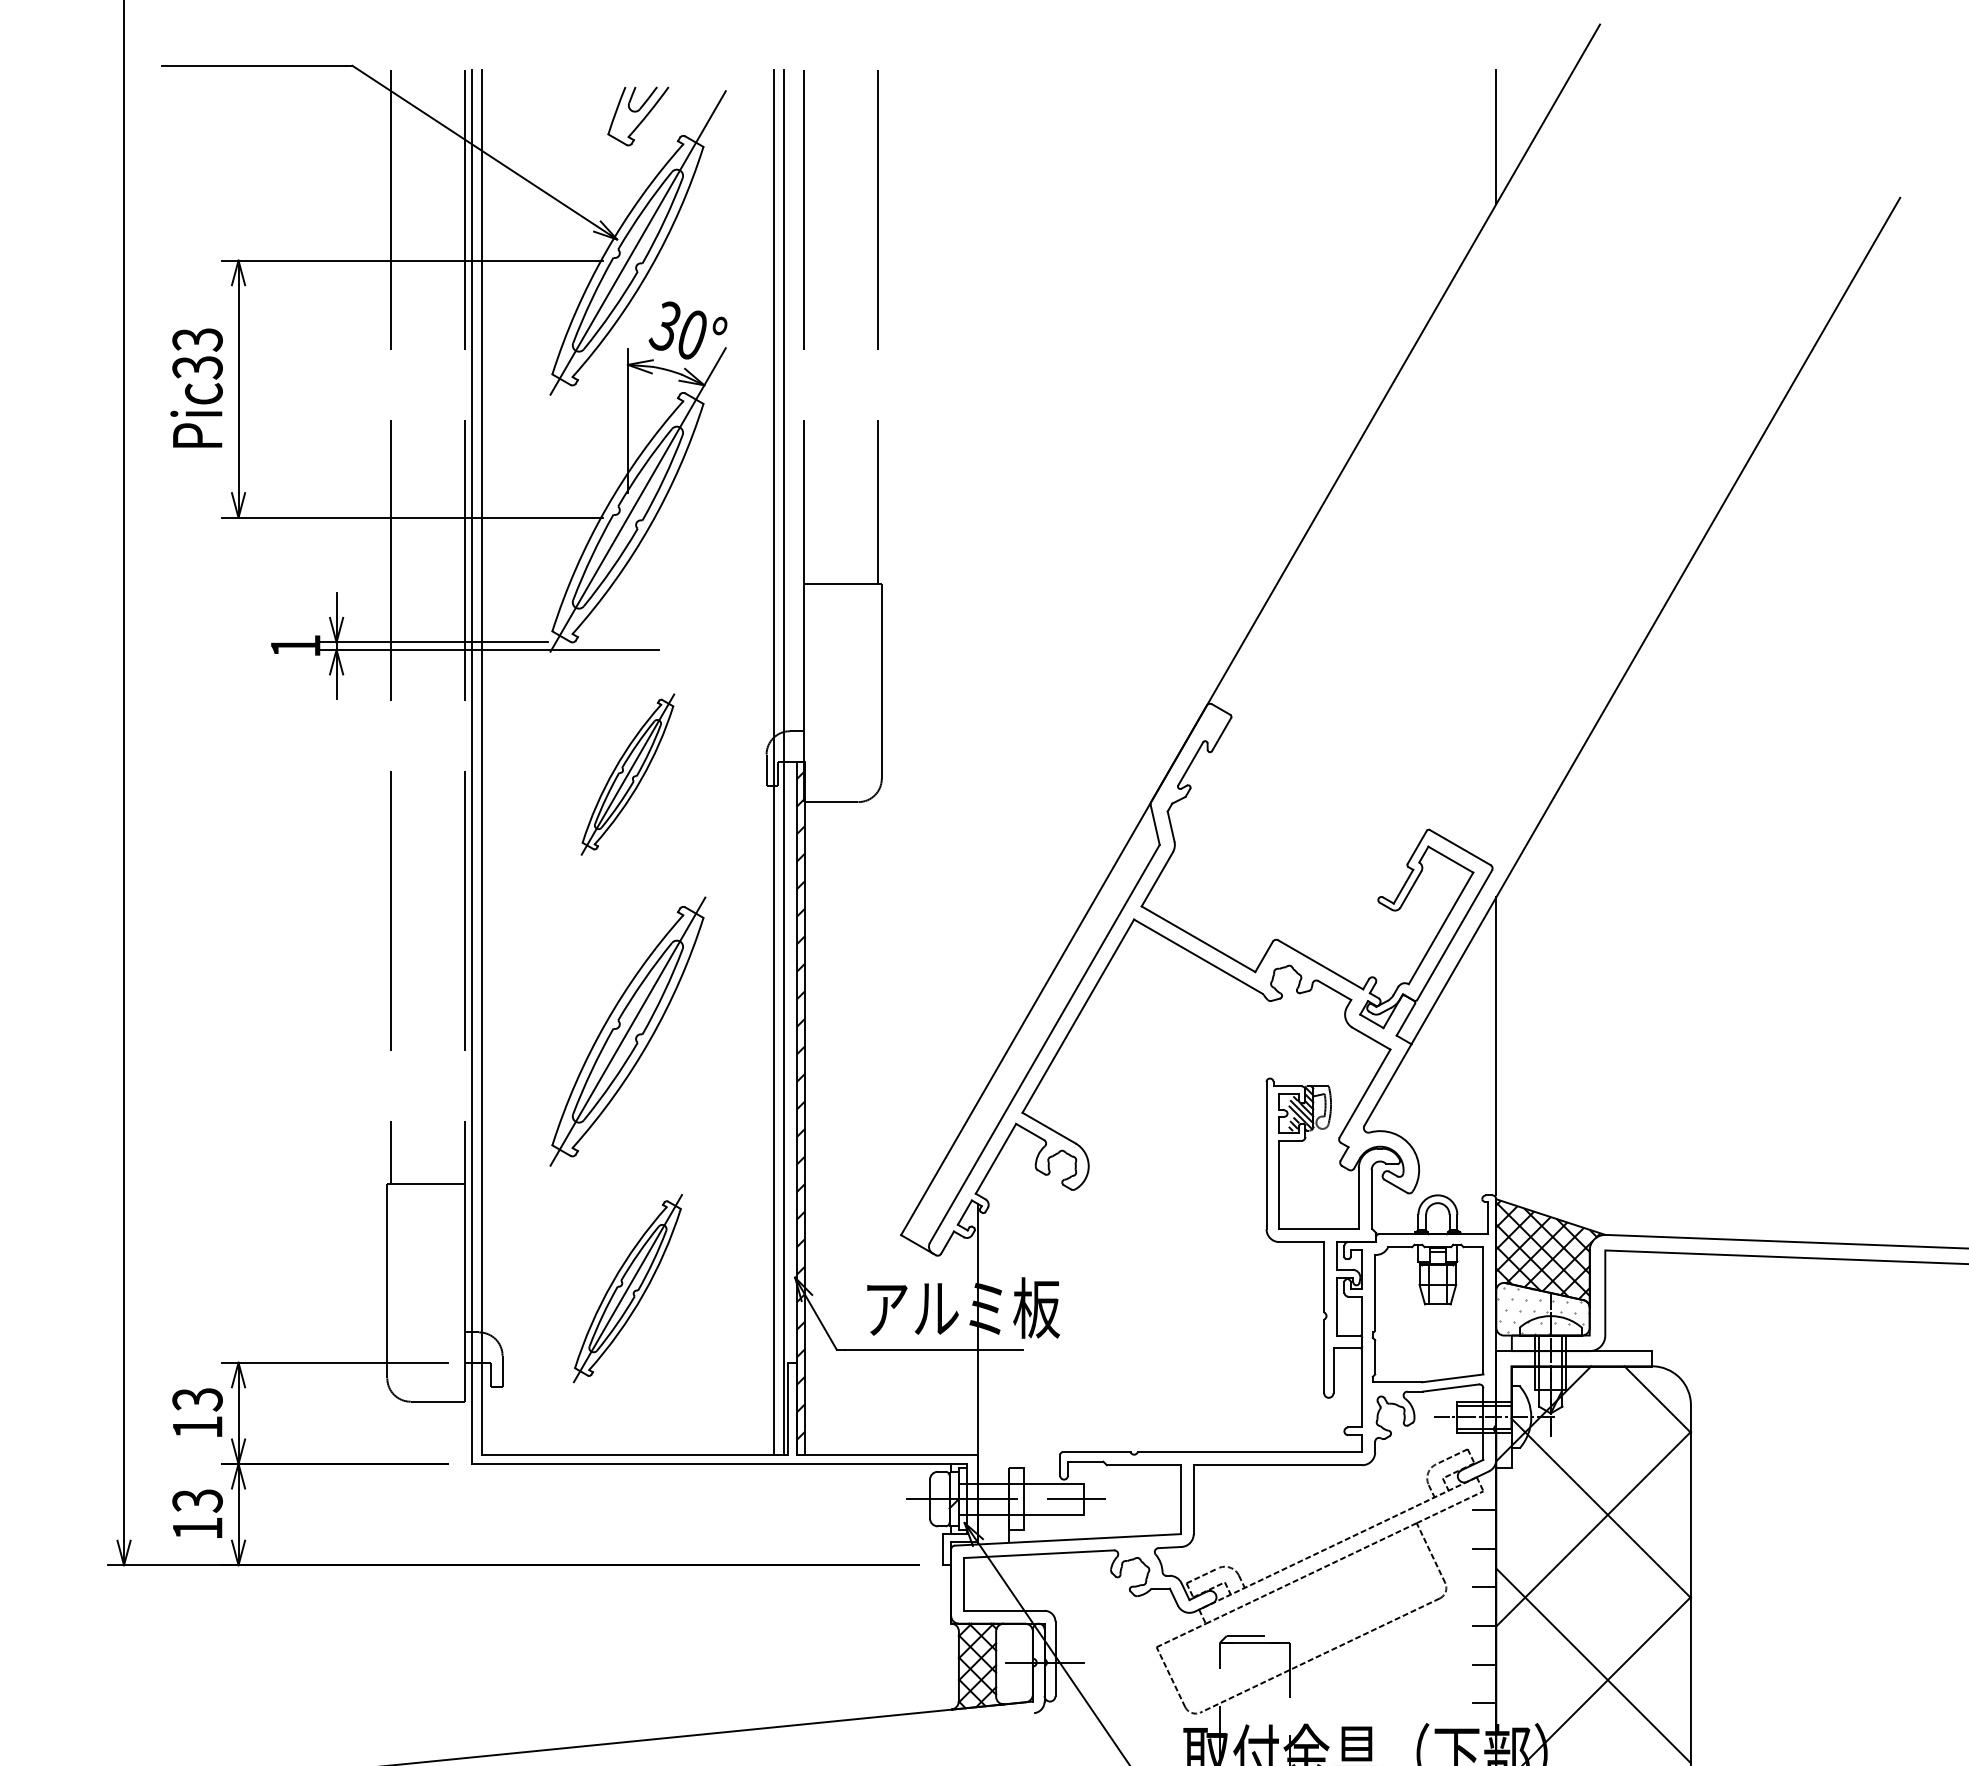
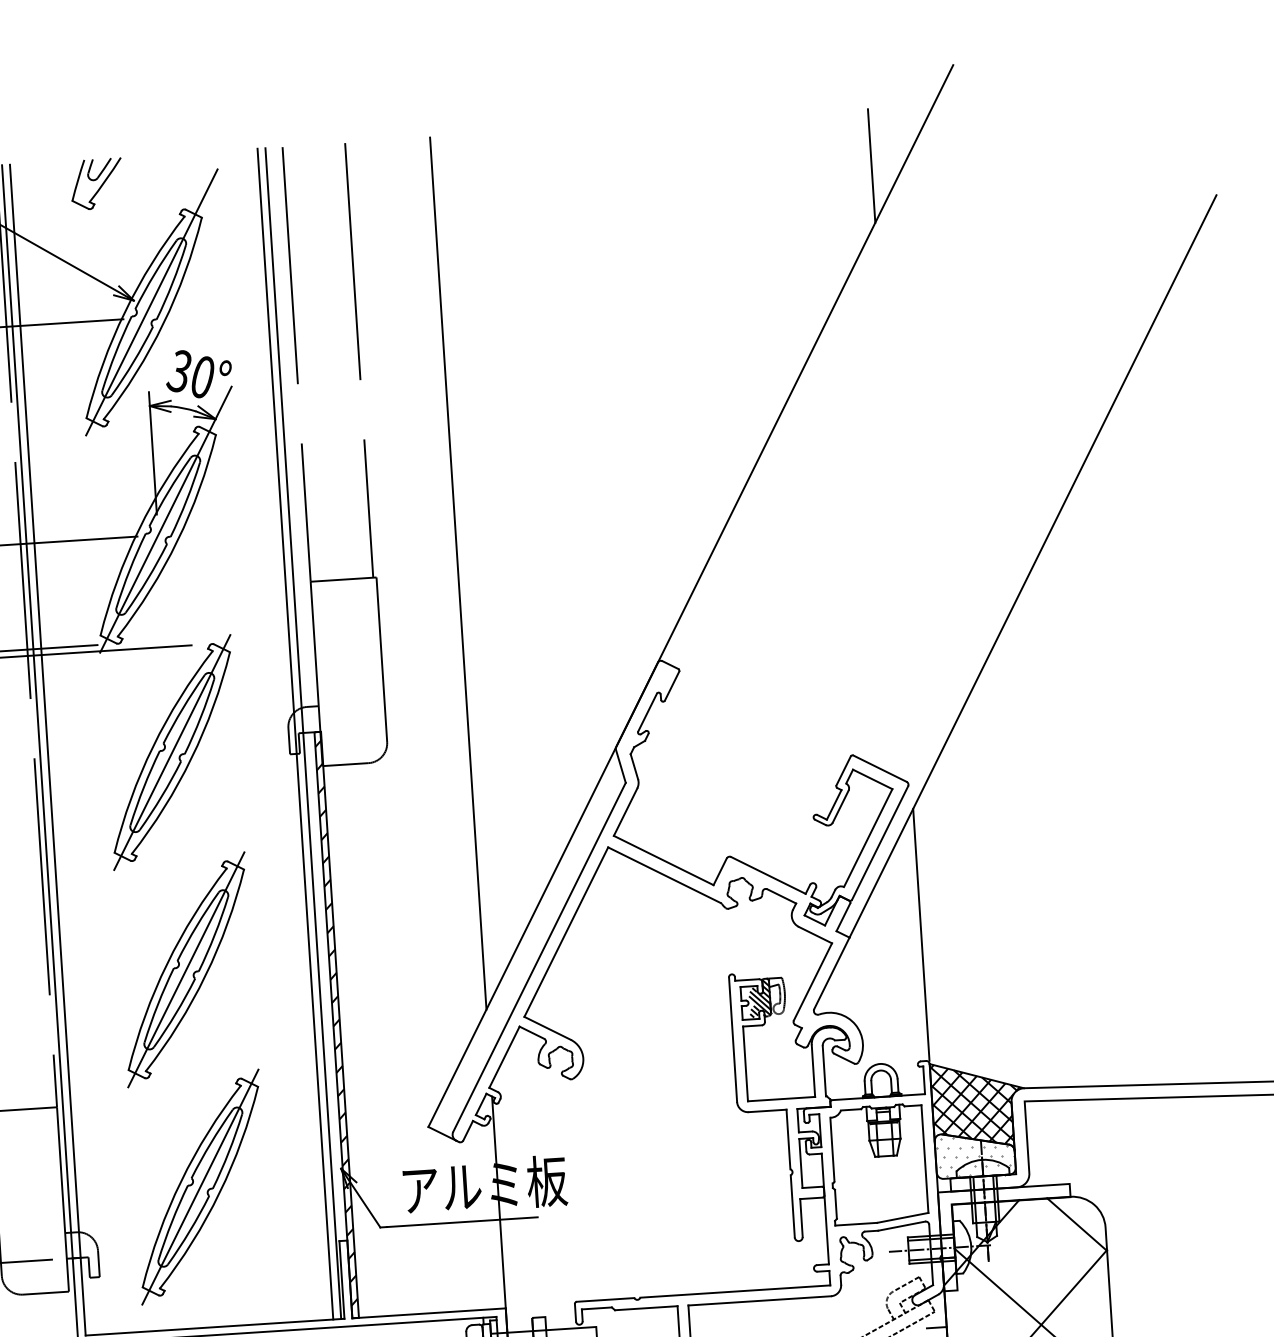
part: (638, 116) -> (96, 184), moved
line: (978, 585) -> (458, 573), added
part: (627, 774) -> (171, 752), size x1.67
part: (627, 1288) -> (200, 1187), size x1.43

